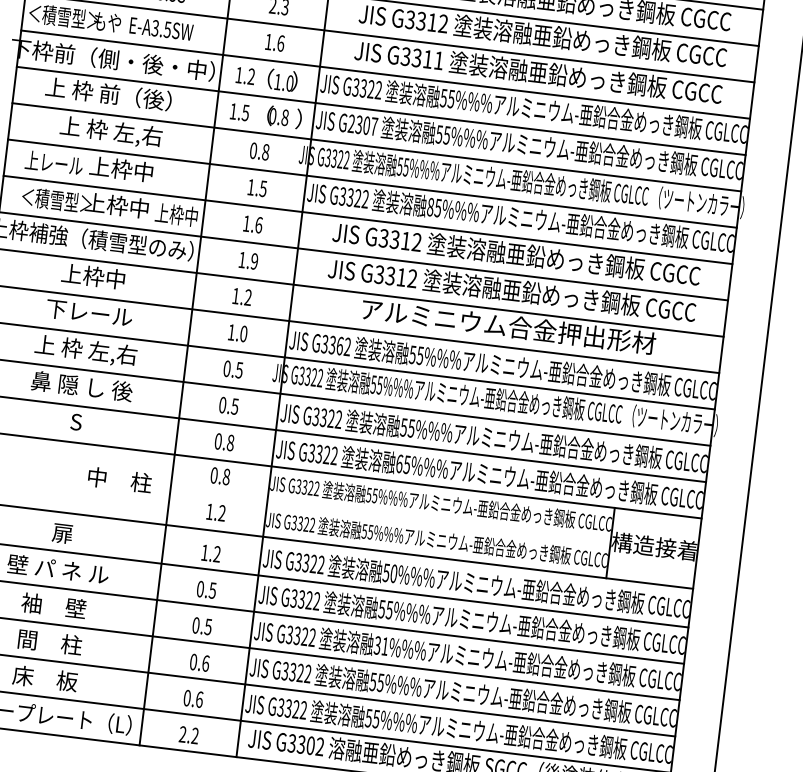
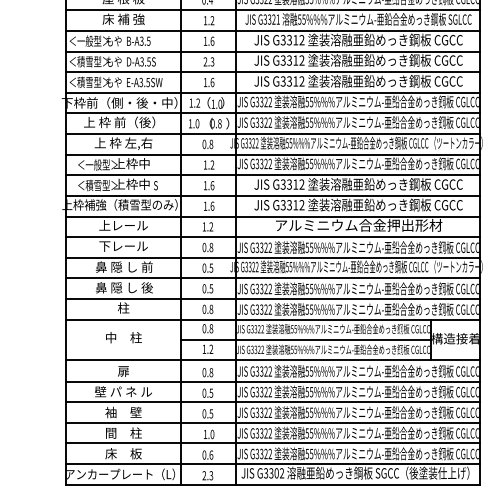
text: (437, 60) -> (301, 81), G3311 -> G3312
text: (245, 112) -> (197, 123), 1.5 -> 1.0
text: (362, 124) -> (263, 122), G2307 -> G3322
text: (60, 163) -> (97, 164), 上レール -> ＜一般型＞
text: (263, 187) -> (212, 164), 1.5 -> 1.2
text: (429, 206) -> (306, 163), 85%%% -> 55%%%
text: (176, 214) -> (165, 185), 上枠中 -> S
text: (254, 260) -> (212, 205), 1.9 -> 1.6
text: (93, 276) -> (123, 225), 上枠中 -> 上レール
text: (236, 333) -> (207, 247), 1.0 -> 0.8
text: (339, 345) -> (265, 247), G3362 -> G3322
text: (84, 350) -> (123, 267), 上 枠 左,右 -> 鼻 隠 し 前
text: (76, 420) -> (123, 307), S -> 柱
text: (398, 463) -> (306, 309), 65%%% -> 55%%%
text: (119, 479) -> (123, 337), moved
line: (389, 517) -> (305, 340), added
text: (210, 553) -> (207, 372), 1.2 -> 0.8
text: (393, 573) -> (311, 371), 50%%% -> 55%%%
text: (381, 645) -> (309, 412), 31%%% -> 55%%%
text: (198, 662) -> (208, 434), 0.6 -> 1.0
text: (195, 737) -> (211, 476), 2.2 -> 2.3

